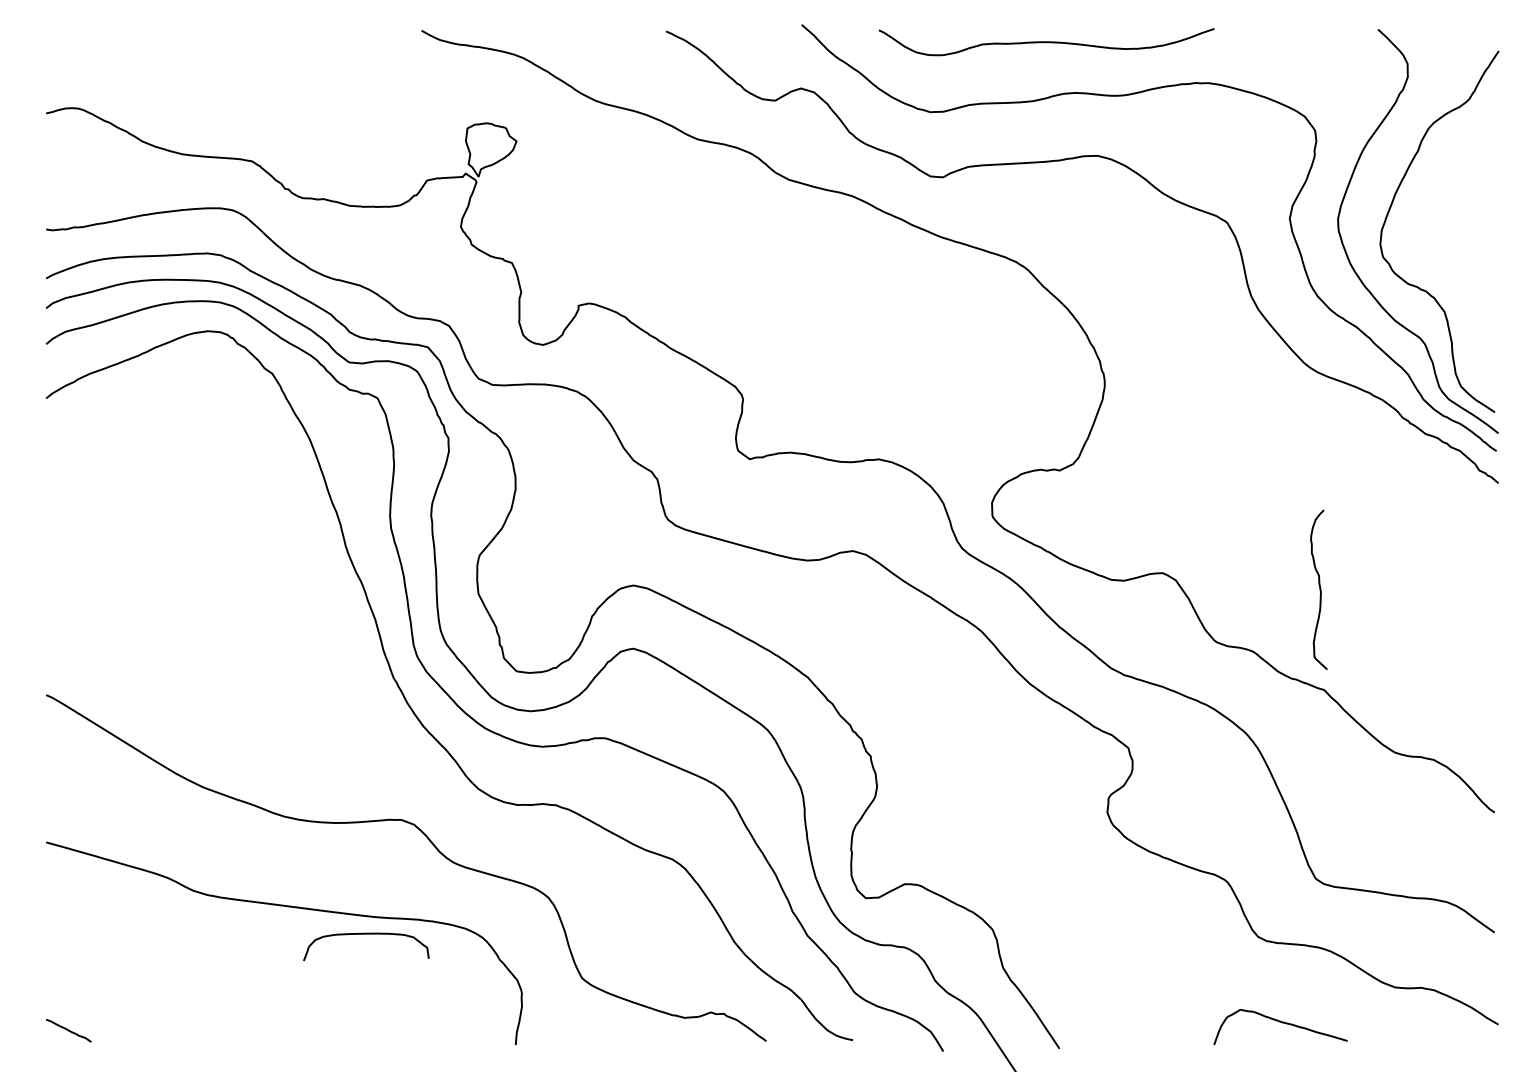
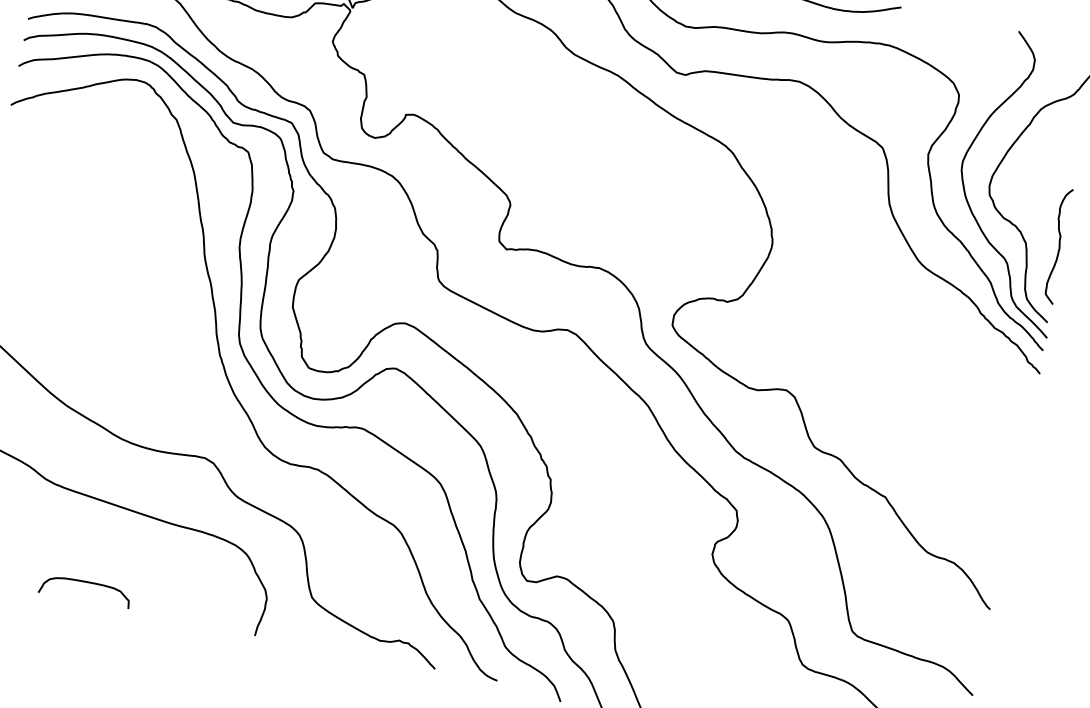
curve: (1319, 589) -> (1058, 245), moved
curve: (366, 934) -> (87, 582), moved

